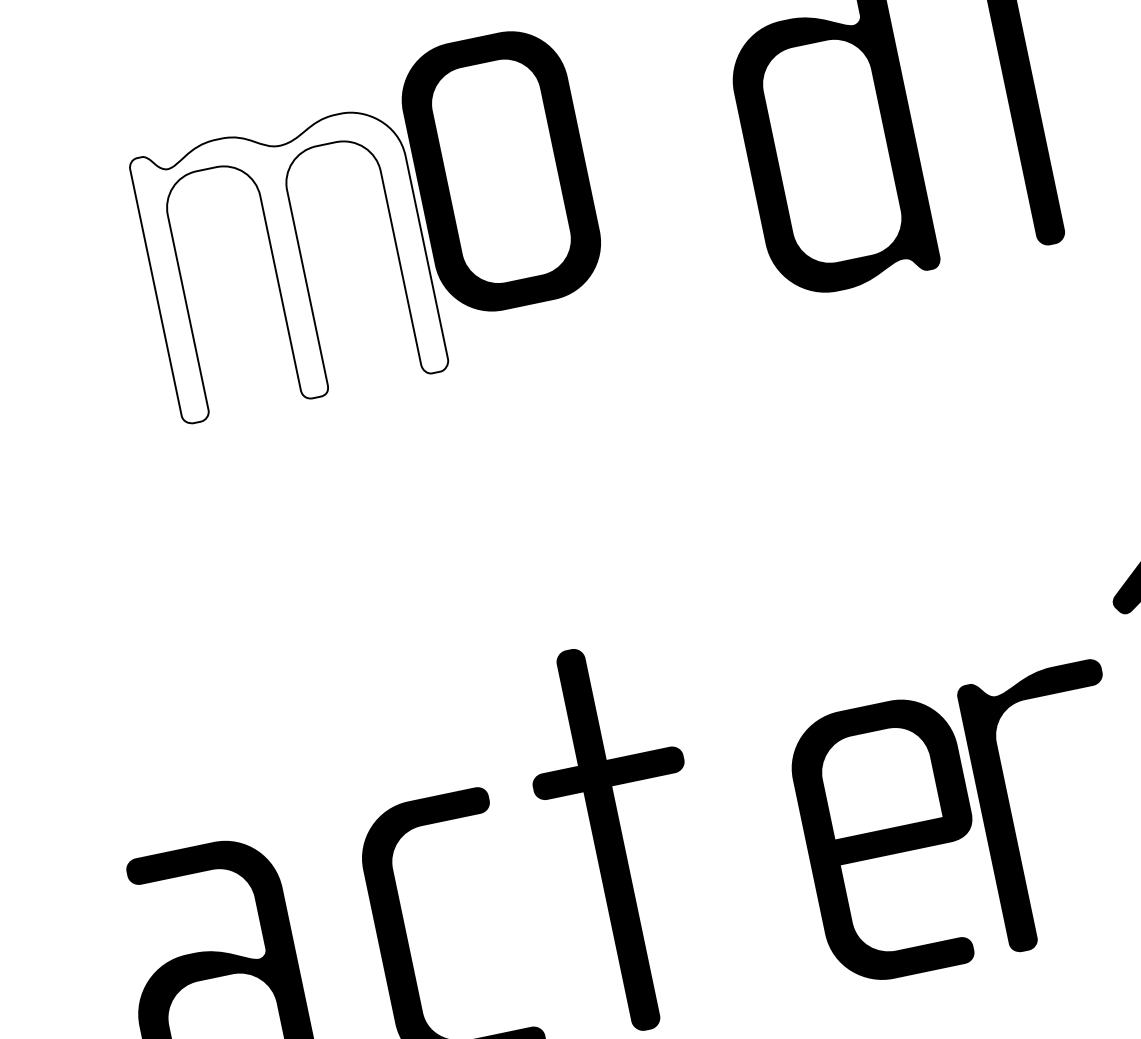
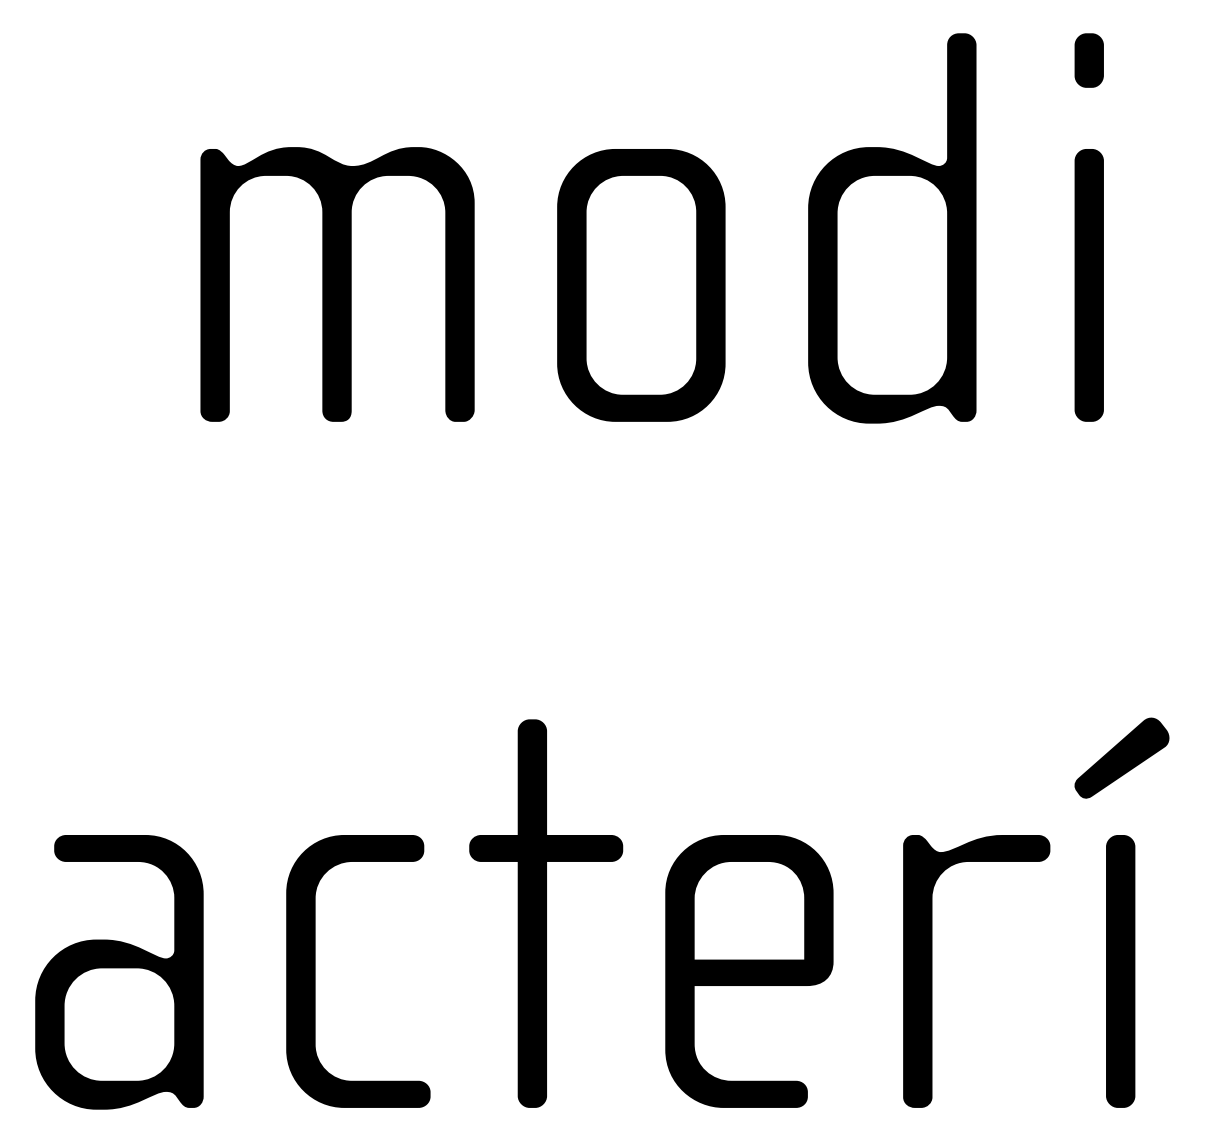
part: (501, 171) -> (641, 285), moved
fill: (288, 263) -> (337, 284), added
part: (891, 839) -> (749, 971), moved

